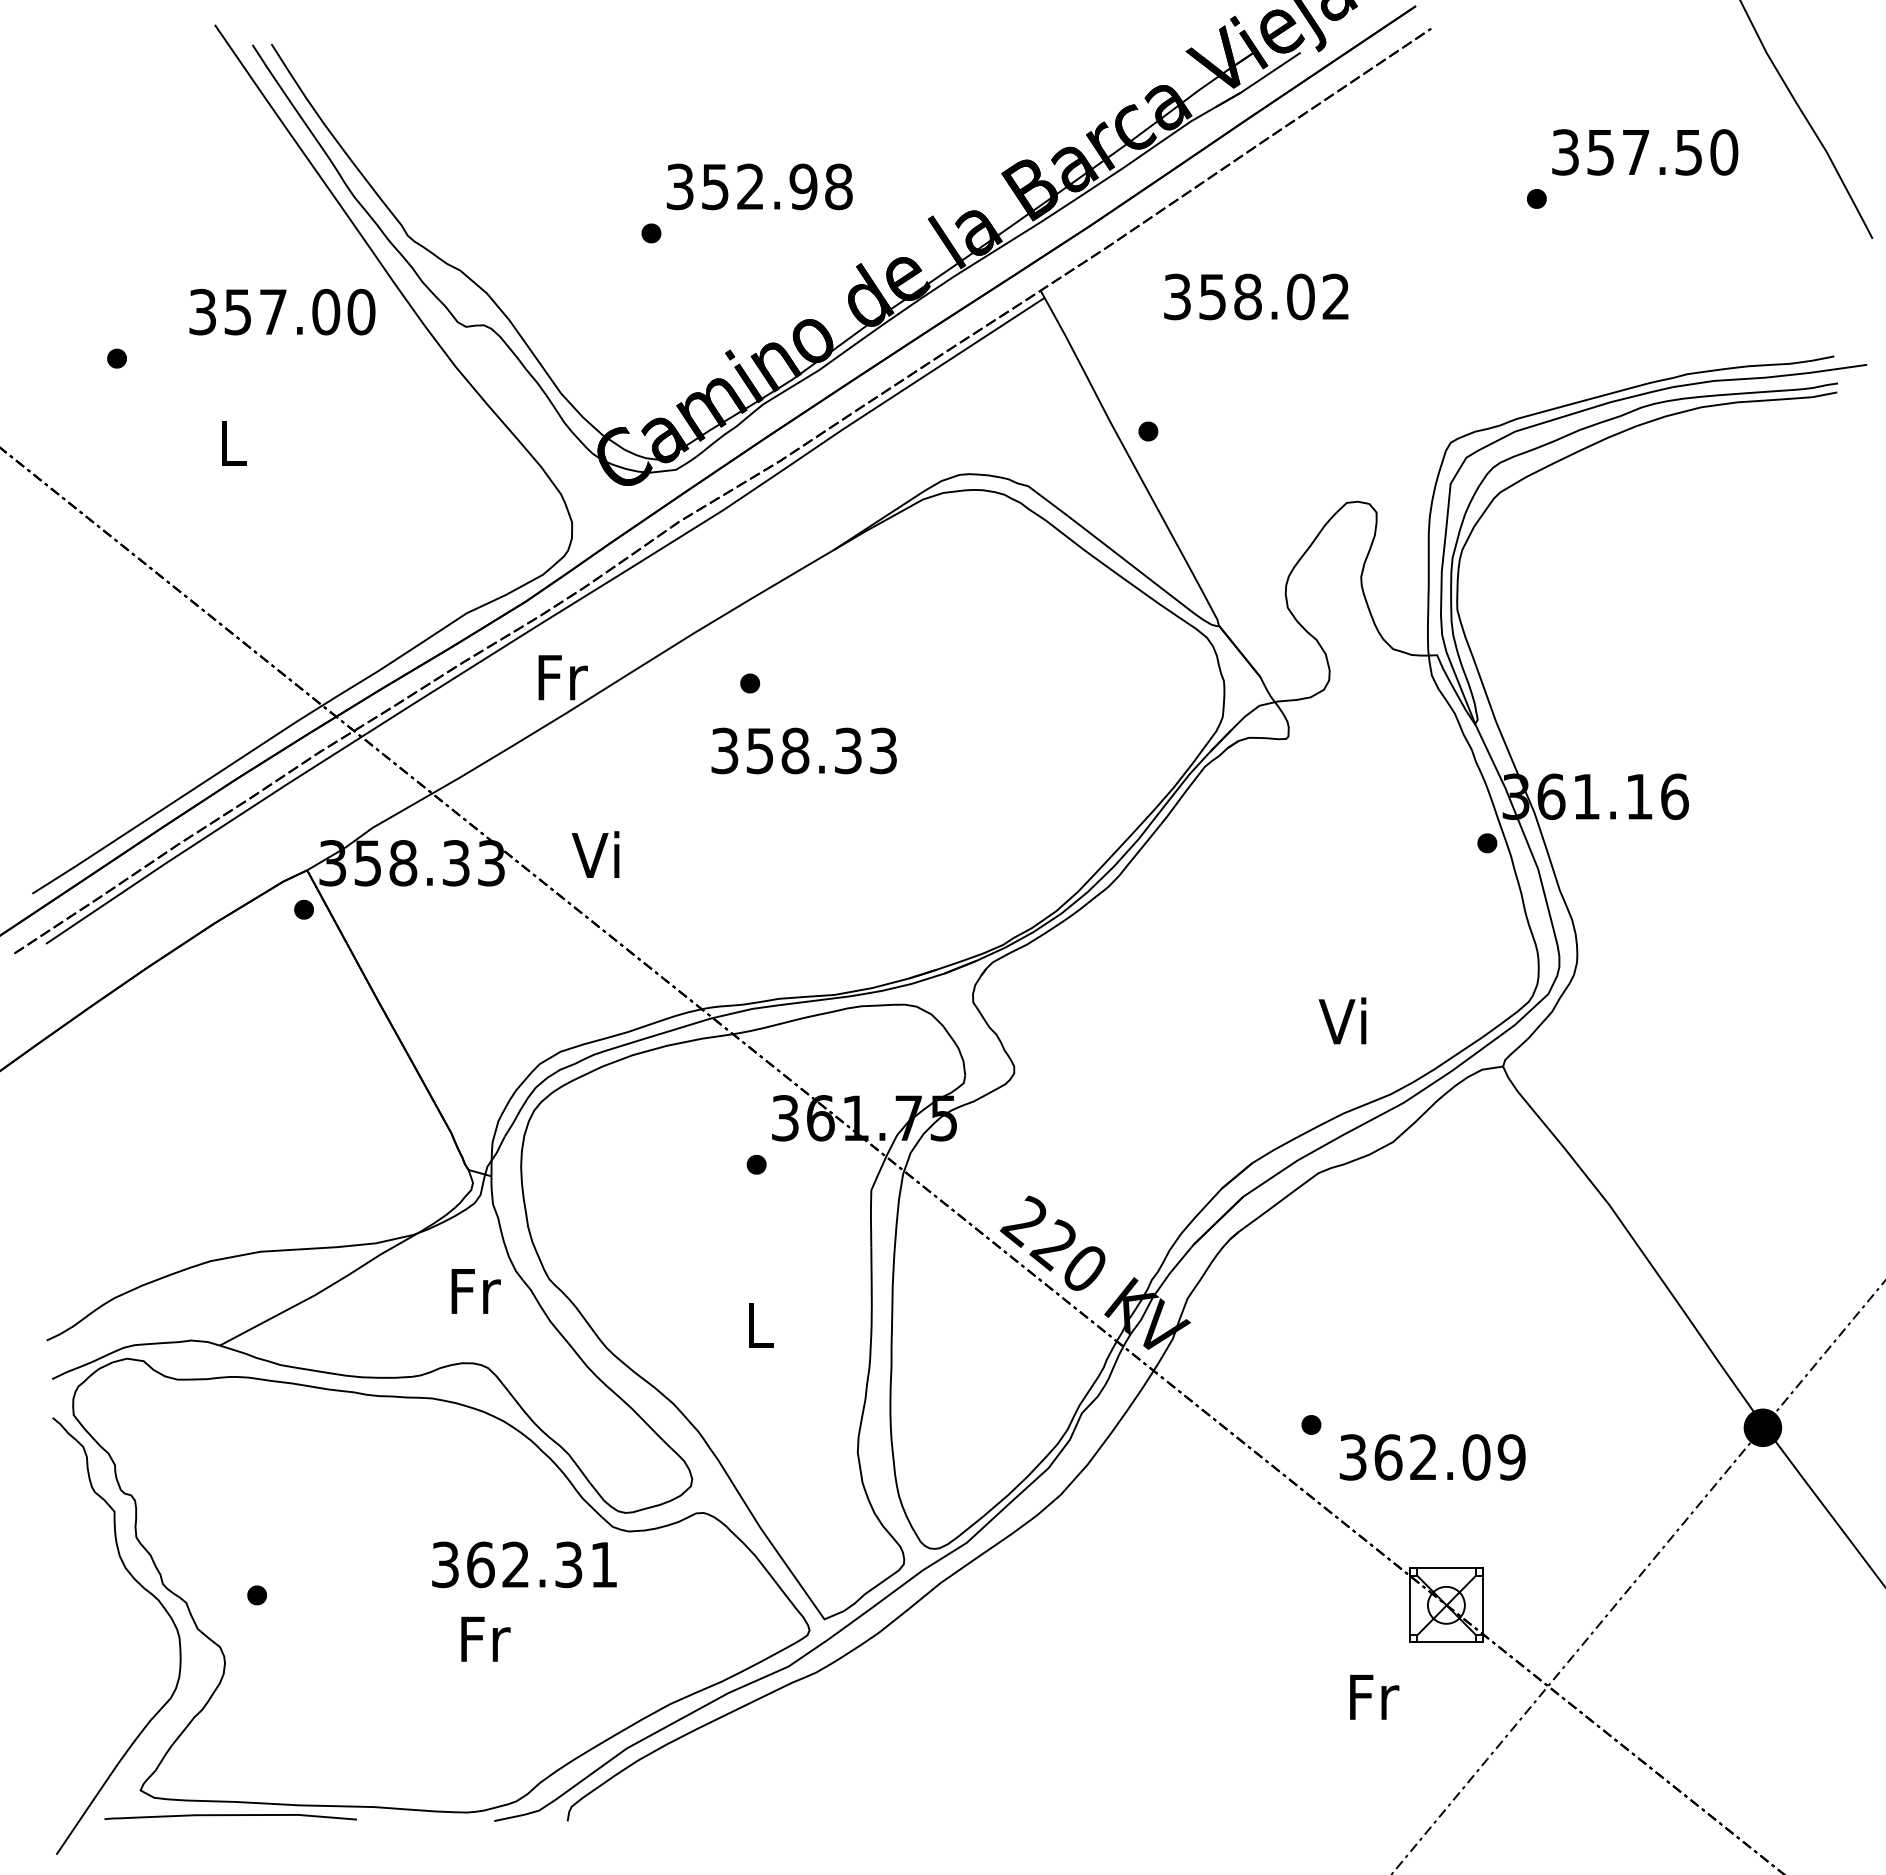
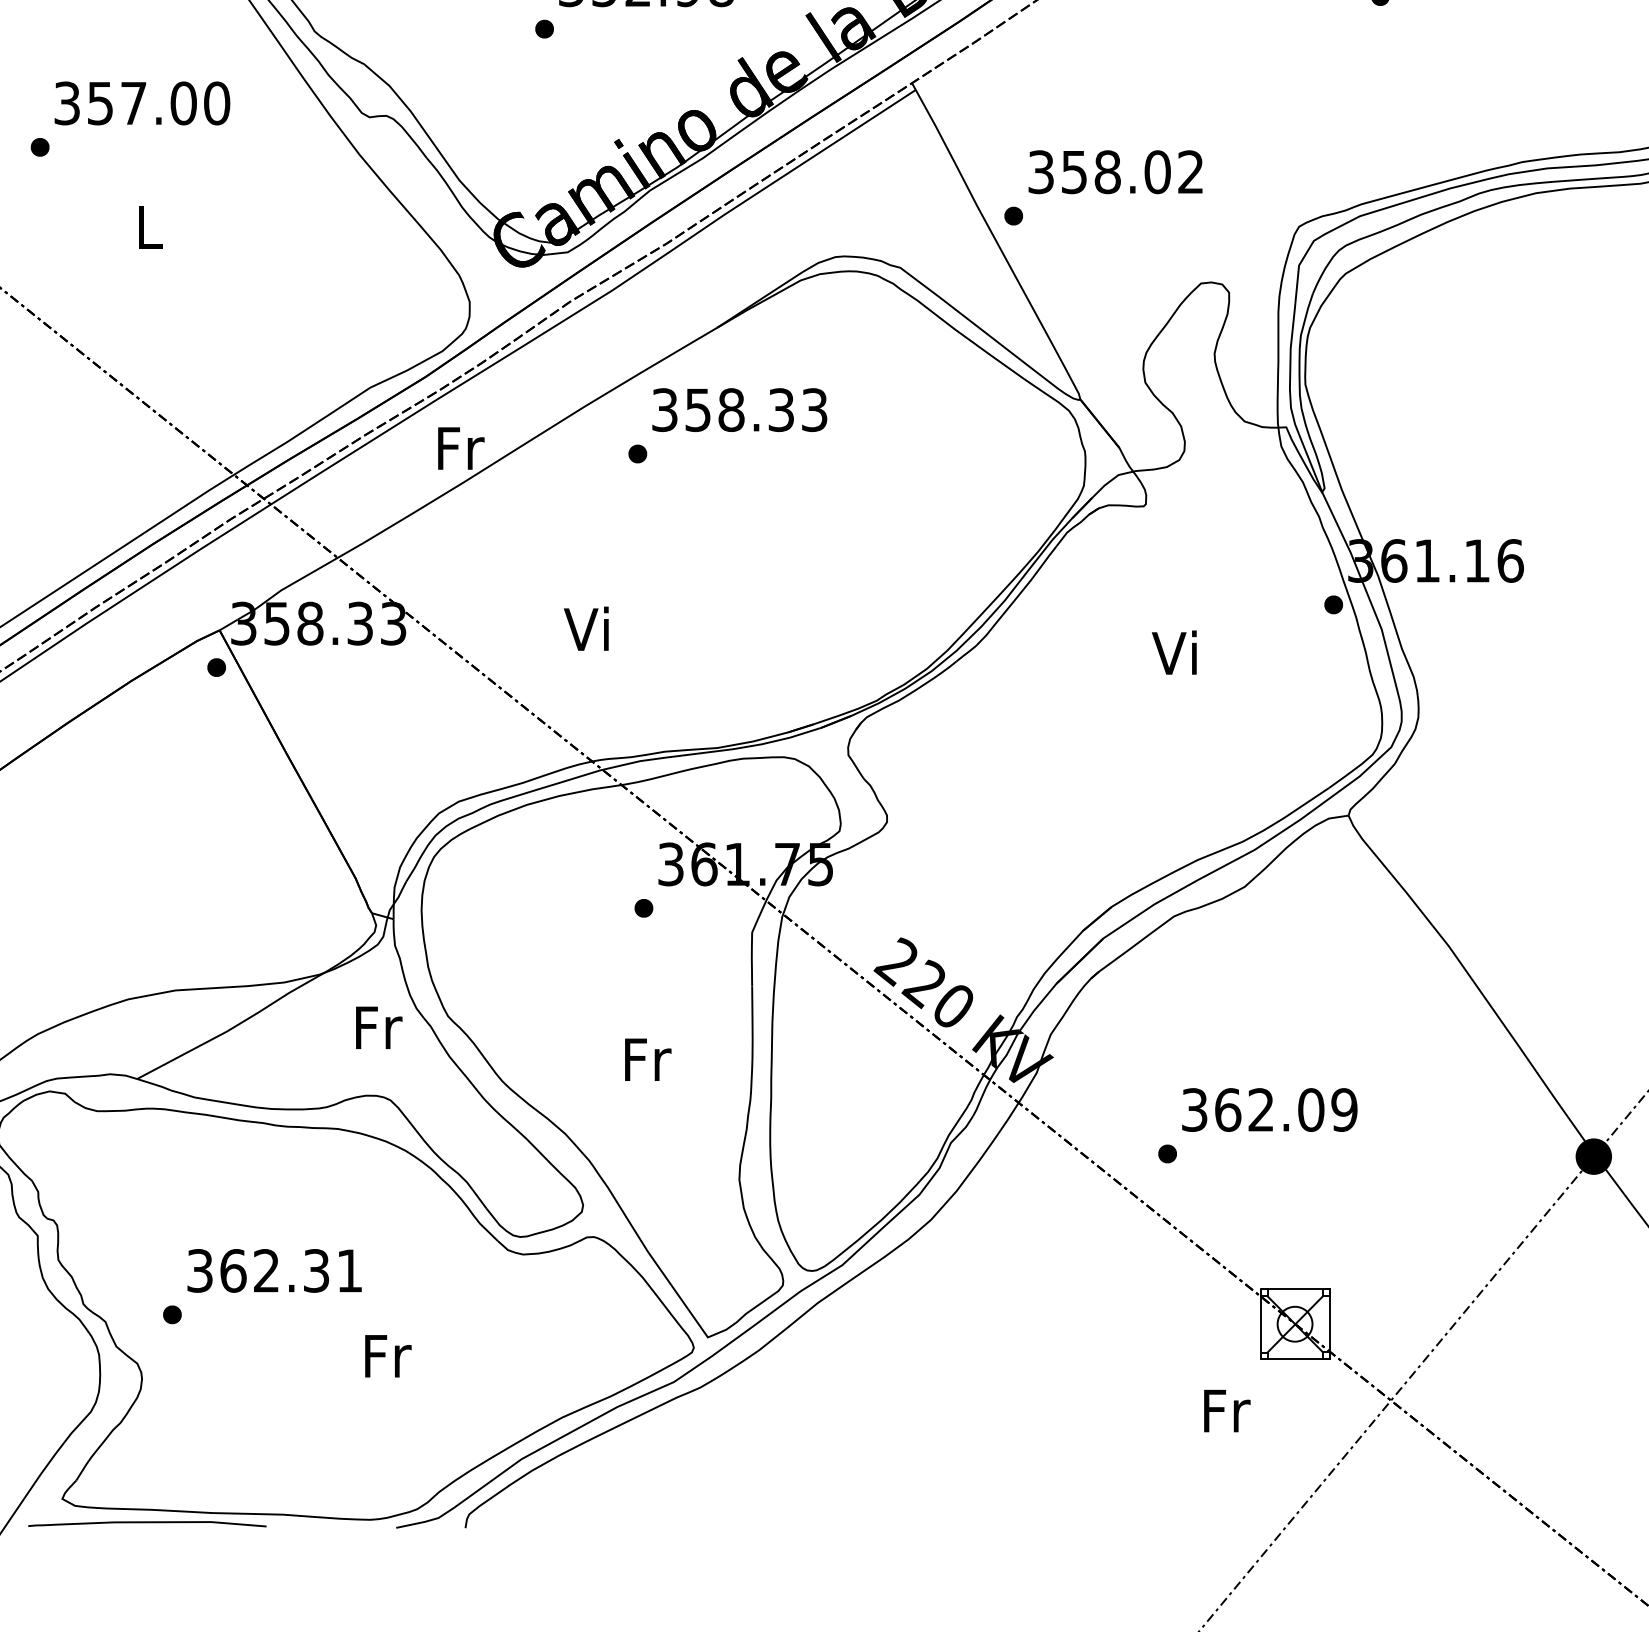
text: (1256, 296) -> (1115, 171), moved
text: (282, 311) -> (142, 102), moved
text: (803, 750) -> (739, 409), moved
text: (595, 854) -> (586, 628), moved
text: (1342, 1020) -> (1174, 652), moved
text: (760, 1324) -> (647, 1059), L -> Fr
text: (1432, 1457) -> (1269, 1110), moved
text: (524, 1564) -> (274, 1270), moved

